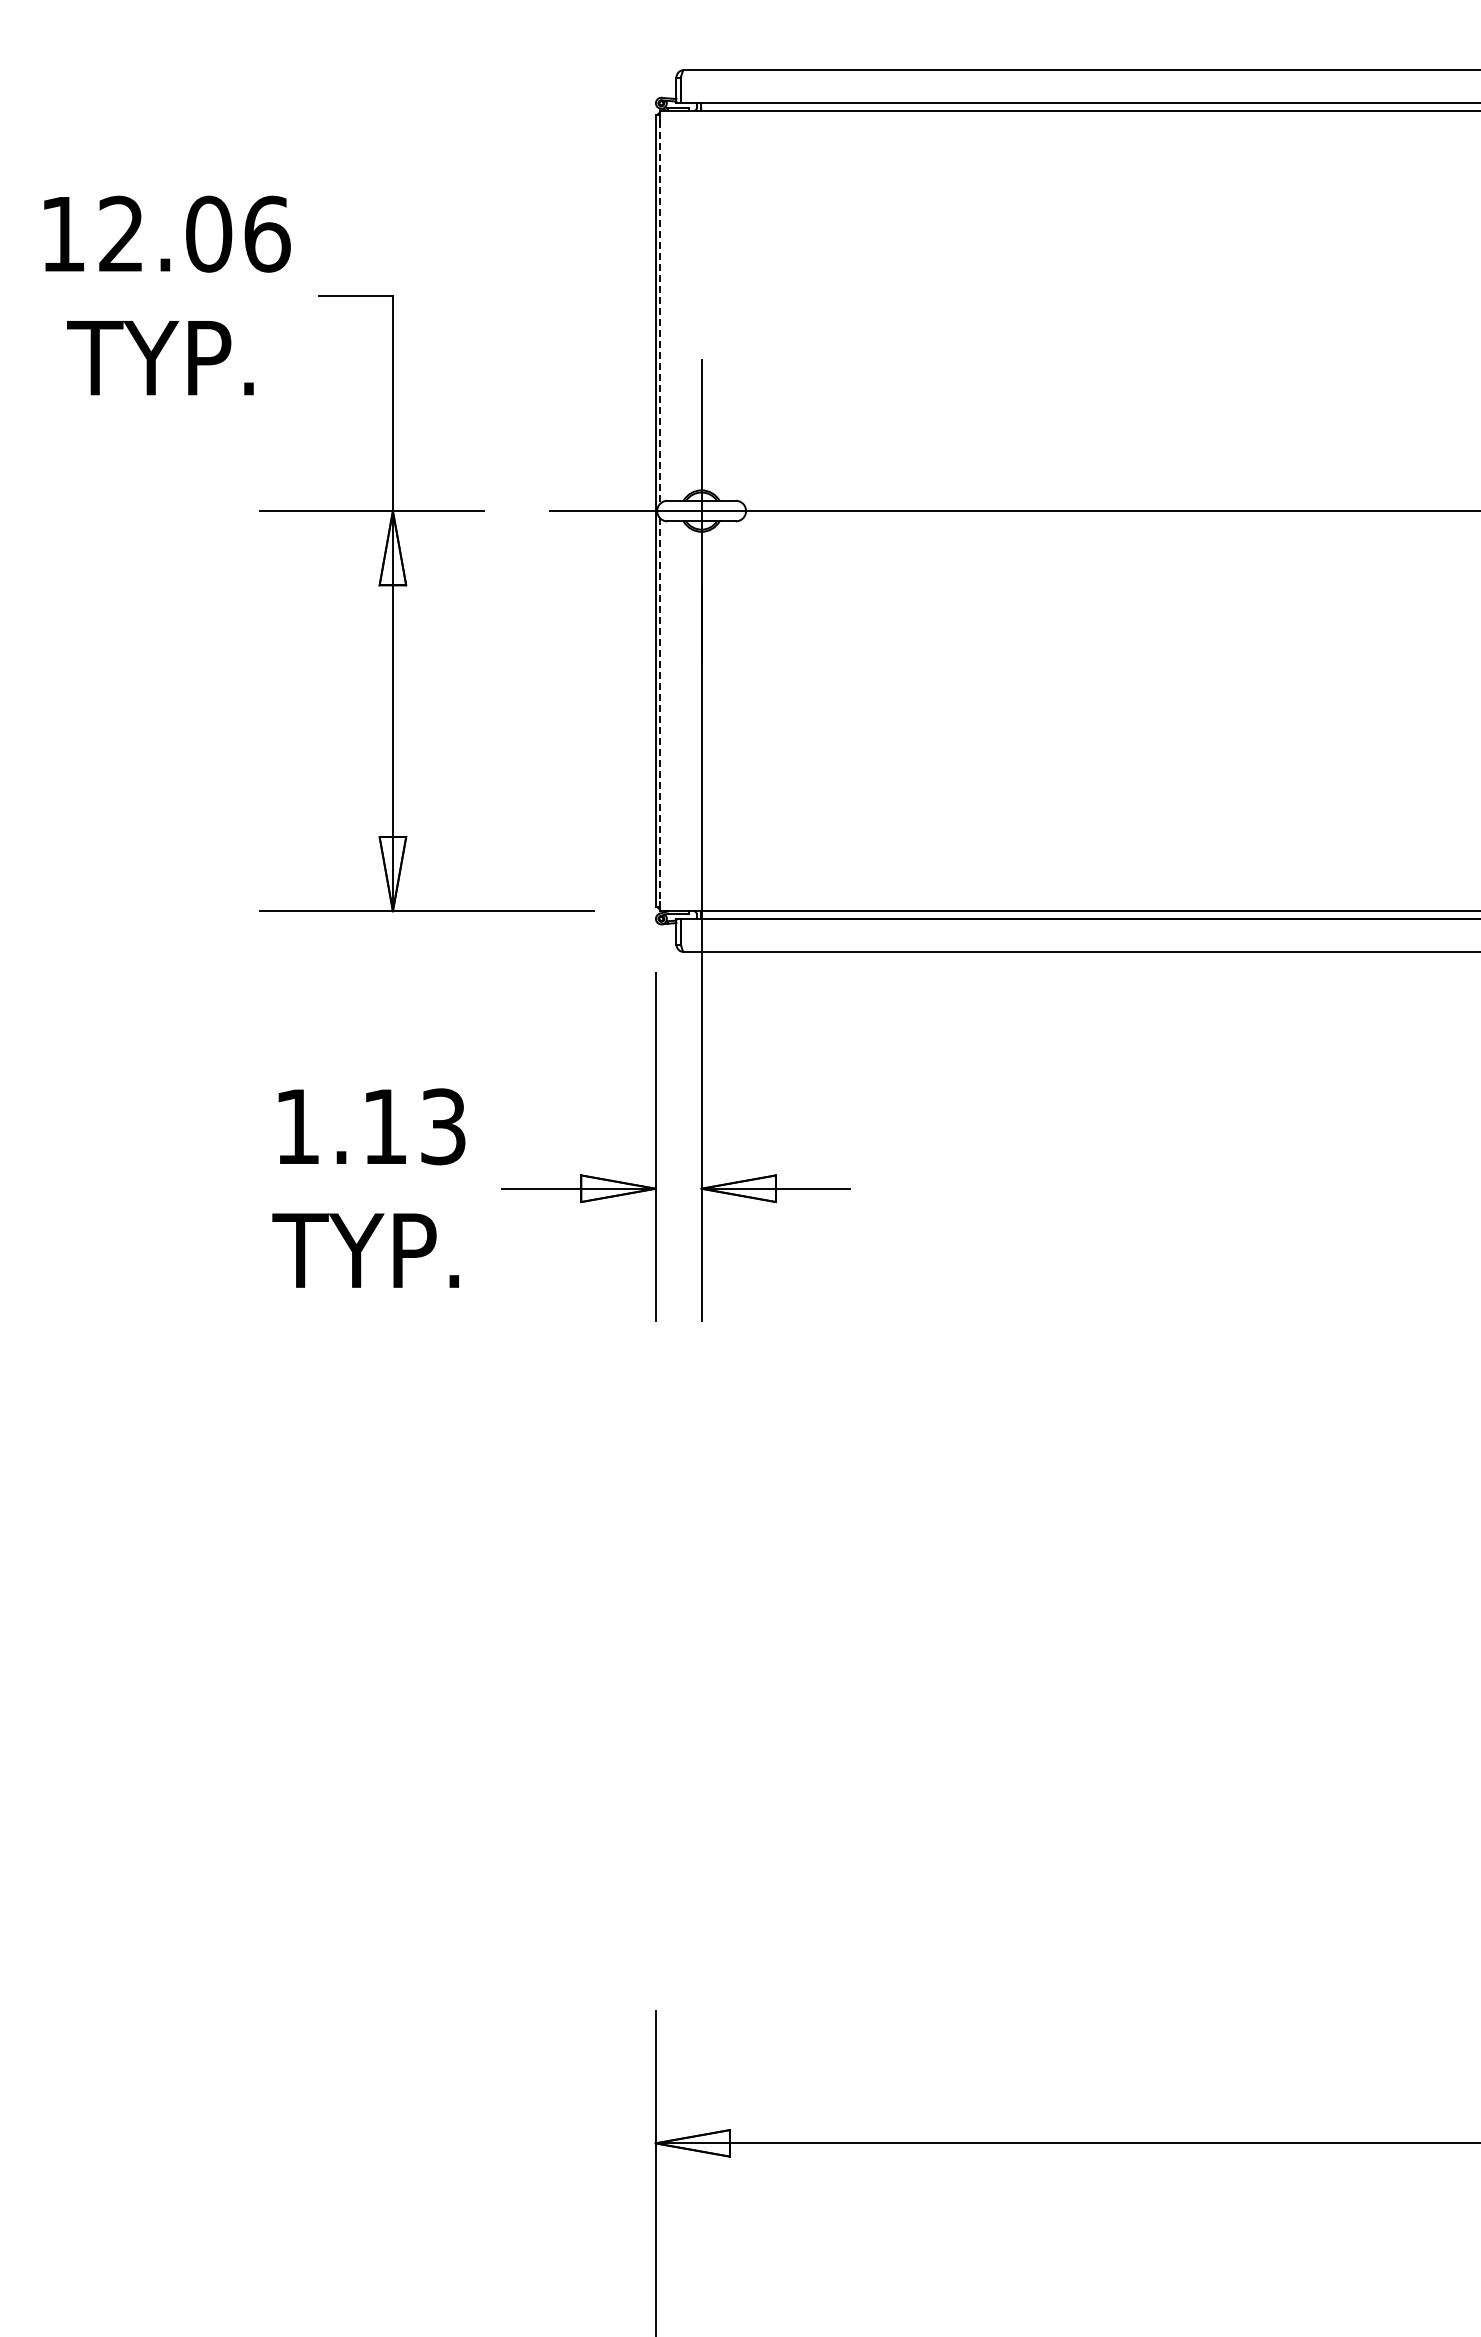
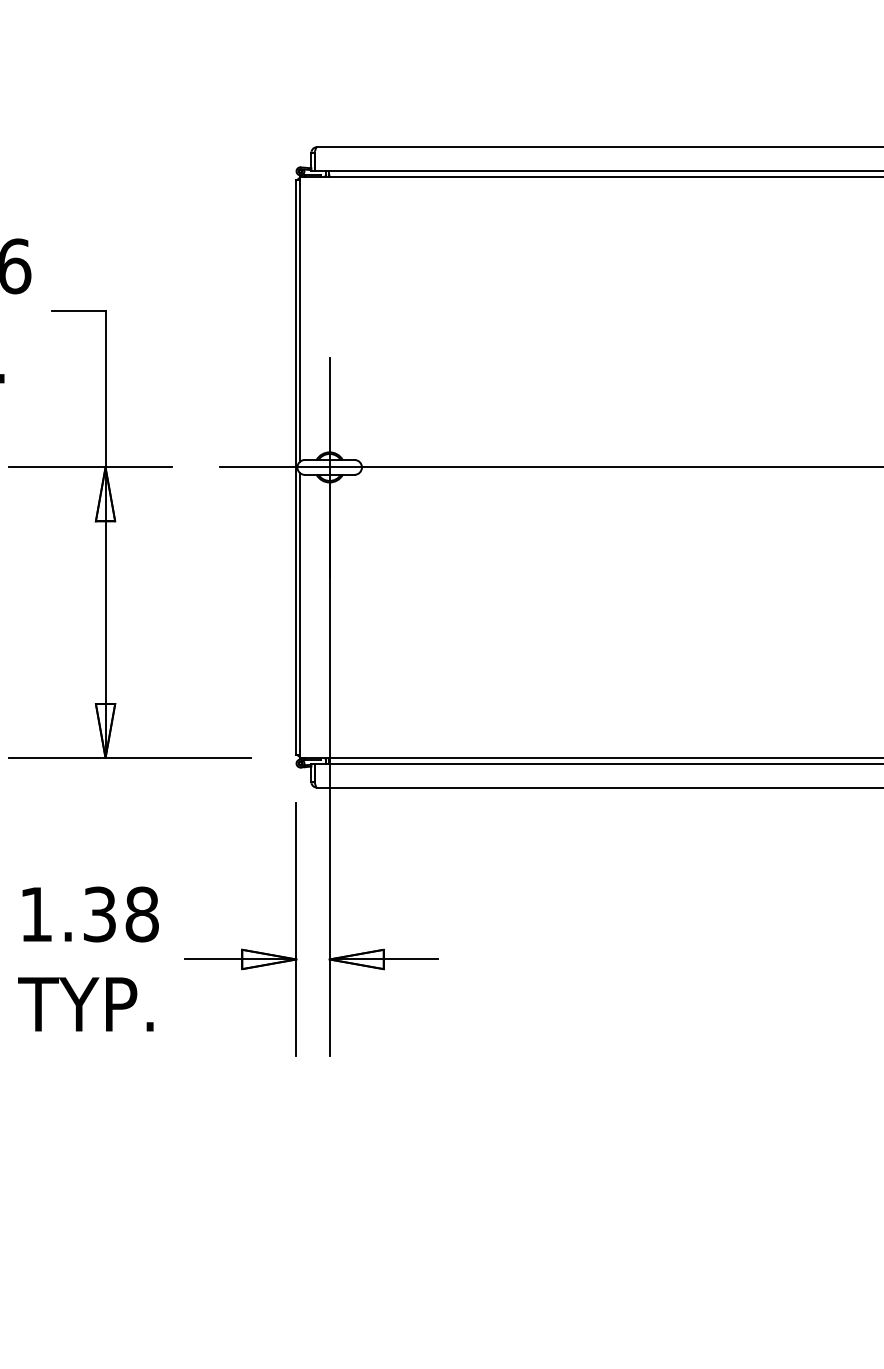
line: (660, 312) -> (299, 323), dashed -> solid
line: (660, 709) -> (299, 611), dashed -> solid
text: (414, 1126) -> (121, 914), 1.13 -> 1.38

